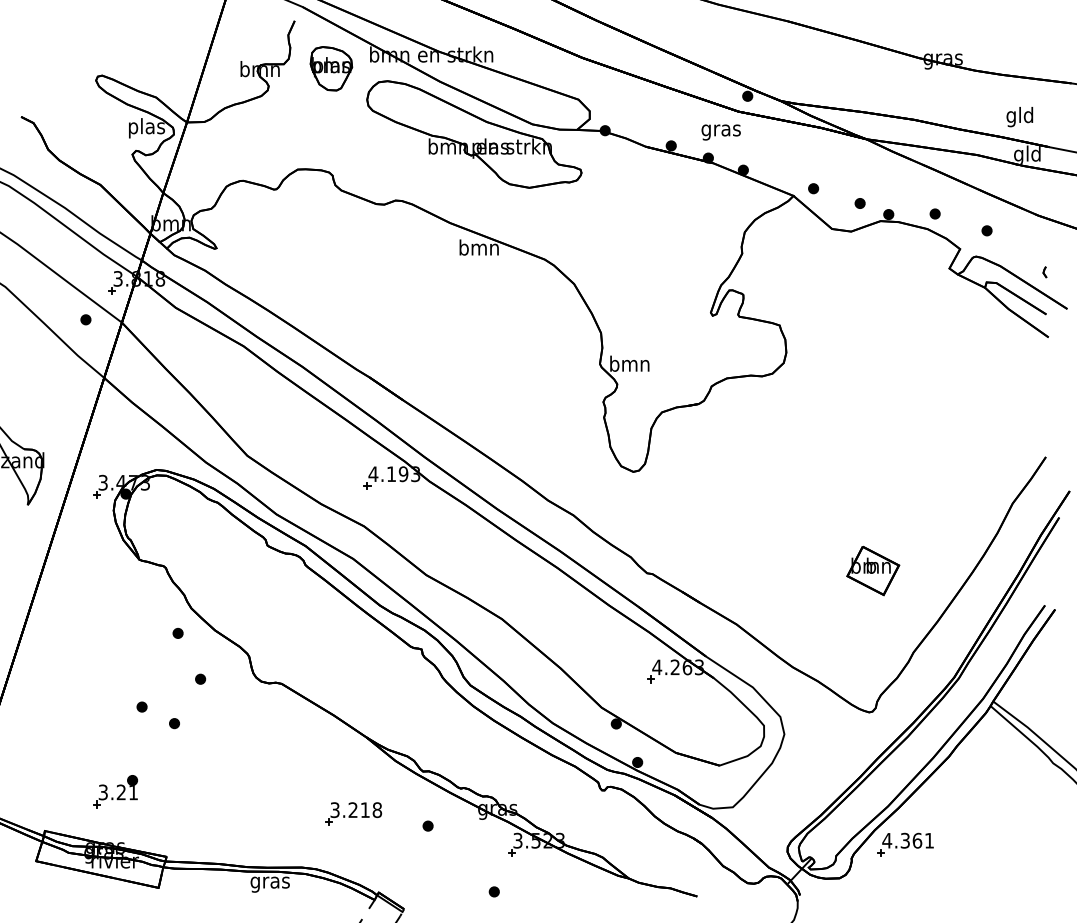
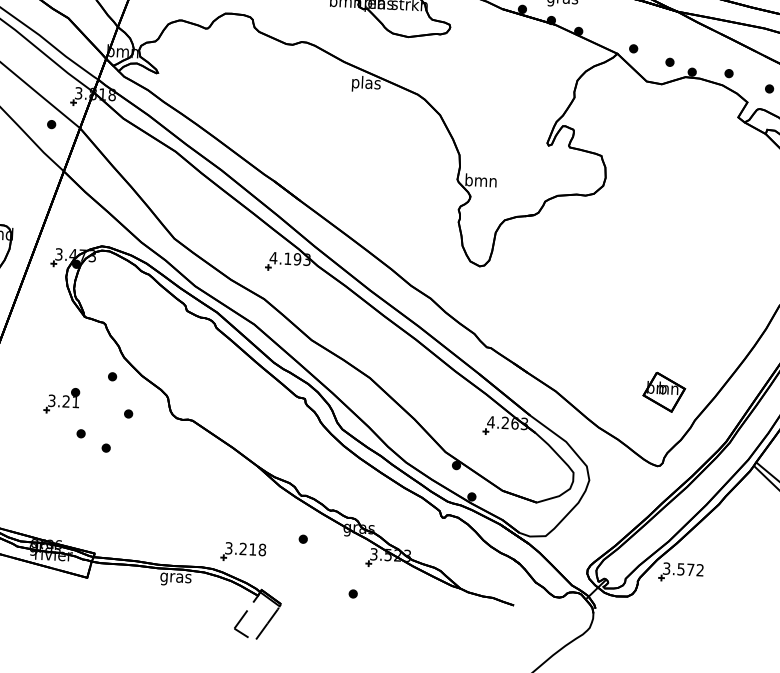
text: (478, 249) -> (365, 84), bmn -> plas
part: (873, 570) -> (664, 391), moved
part: (115, 791) -> (61, 400), moved
part: (353, 813) -> (243, 551), moved
text: (907, 840) -> (682, 569), 4.361 -> 3.572

